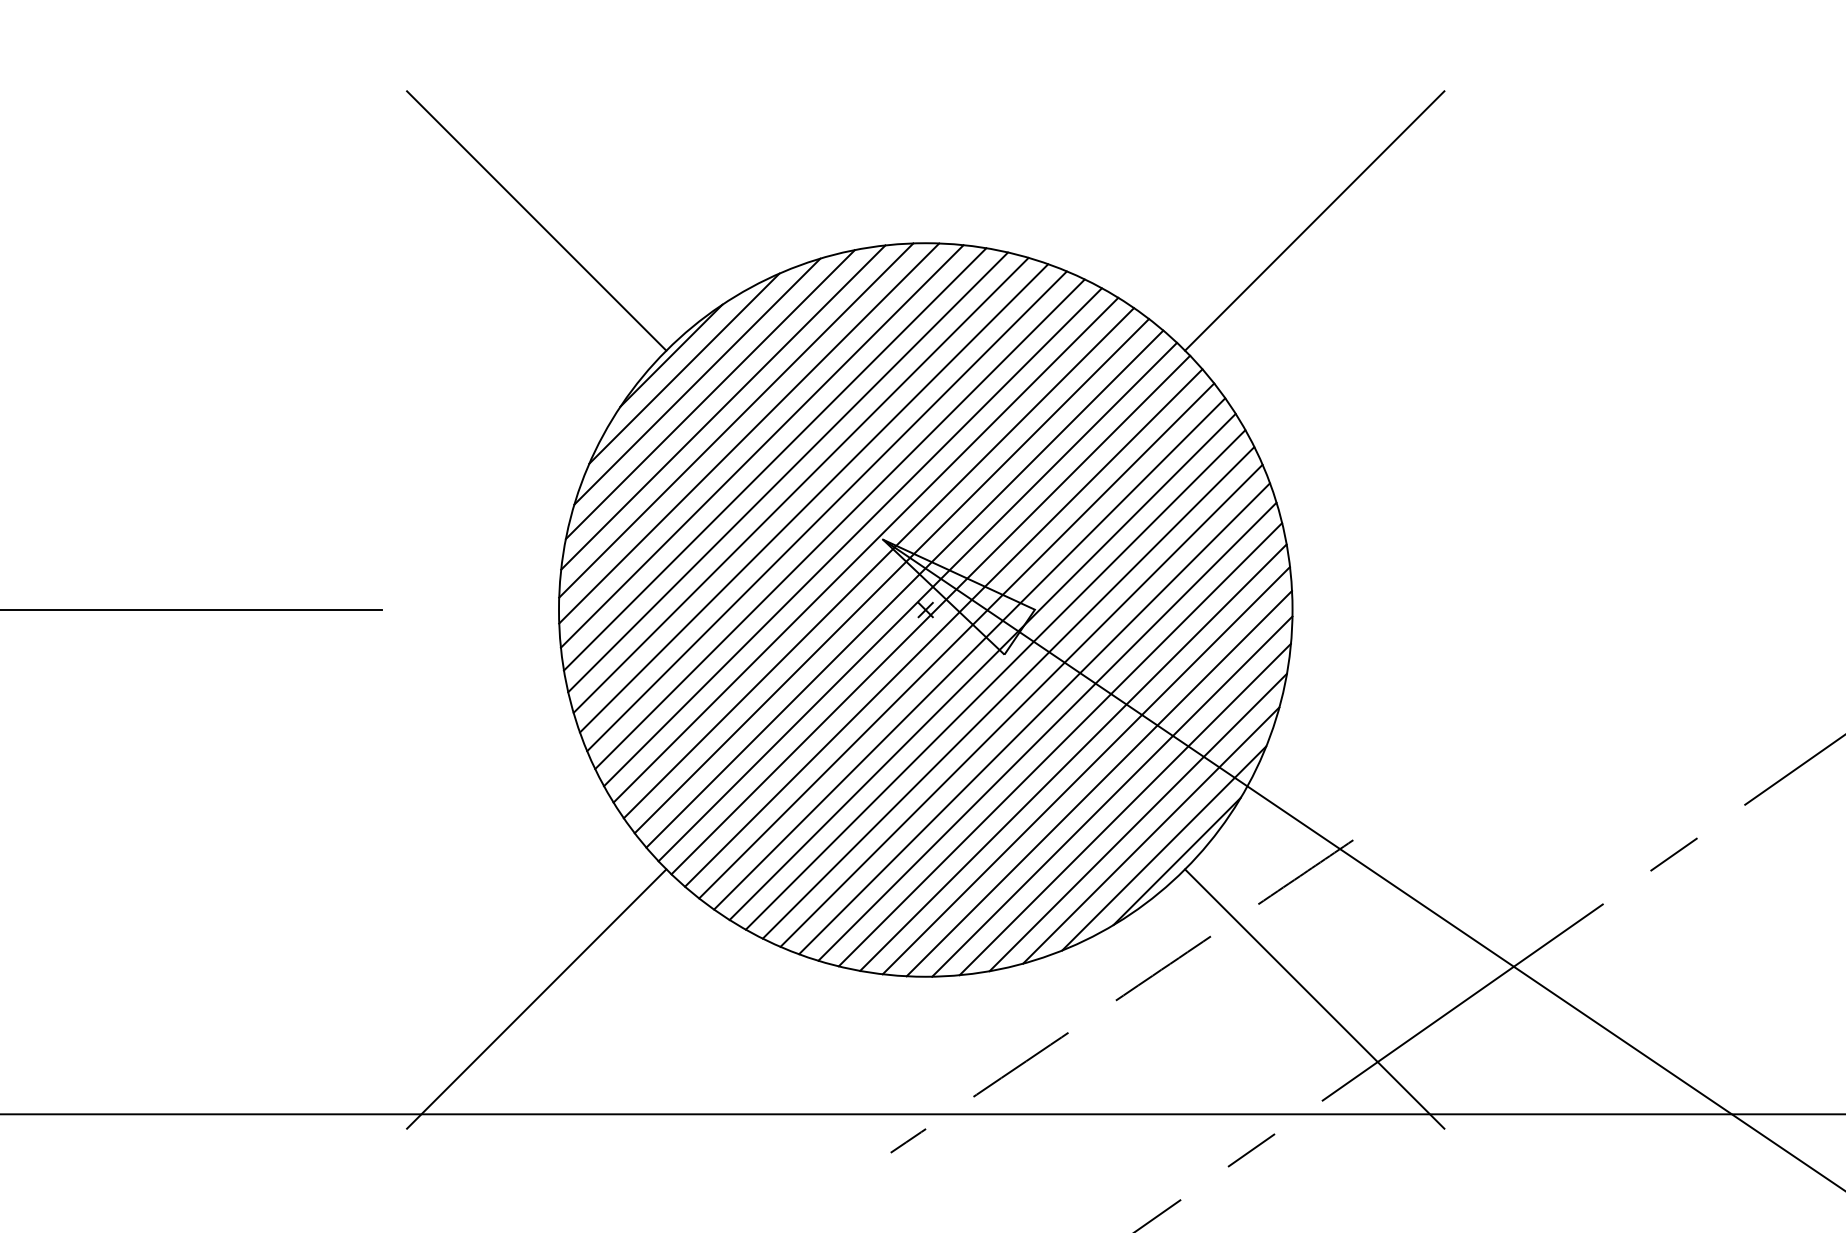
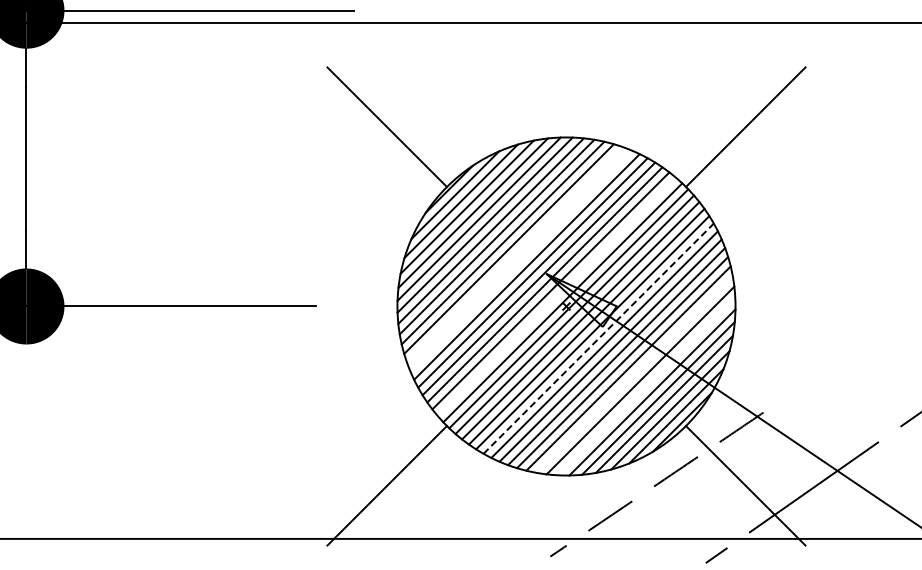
line: (812, 497) -> (514, 254), removed
line: (825, 510) -> (520, 260), removed
line: (904, 588) -> (556, 296), removed
line: (995, 679) -> (598, 338), solid -> dashed
line: (1073, 757) -> (634, 374), removed
line: (1099, 783) -> (646, 386), removed

